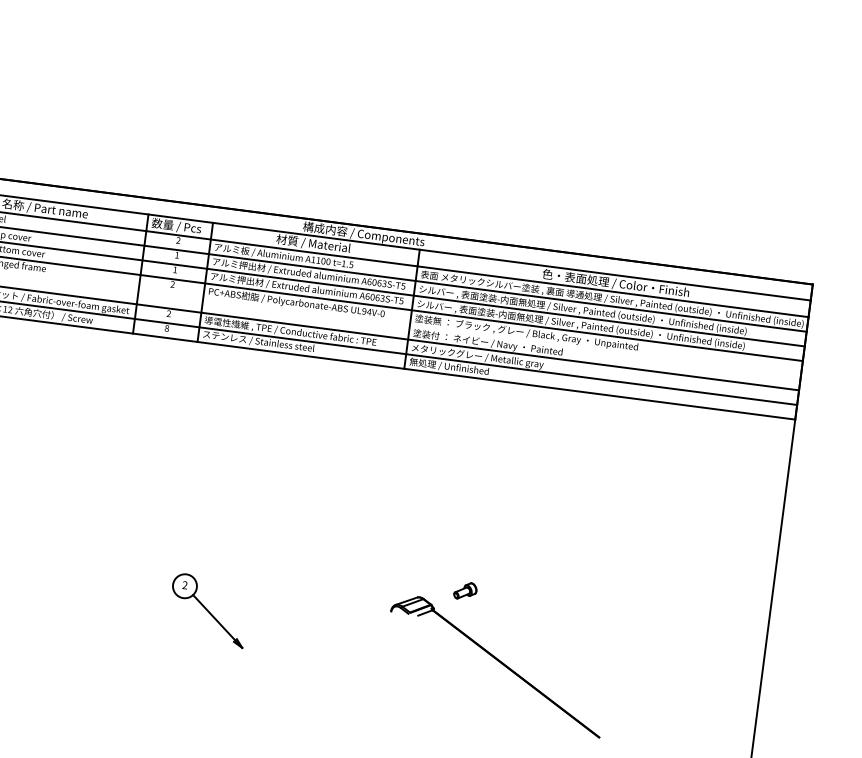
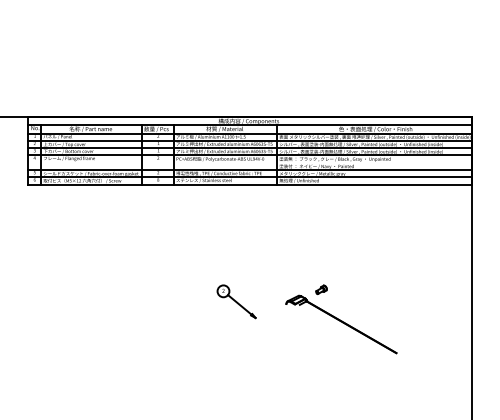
part: (208, 610) -> (236, 301), moved

